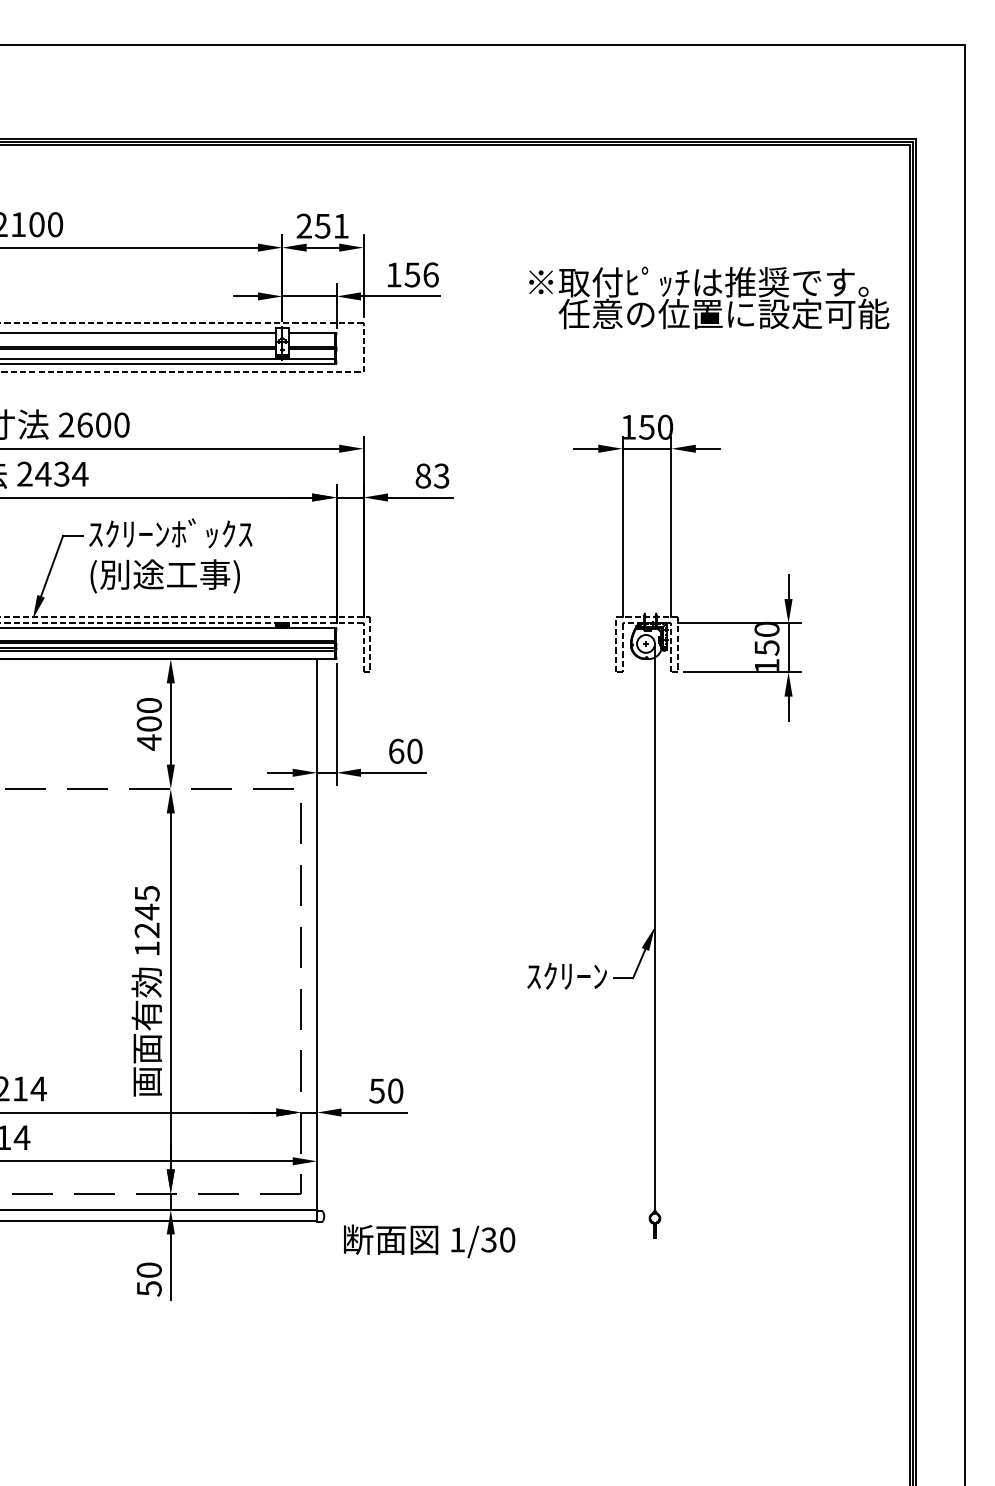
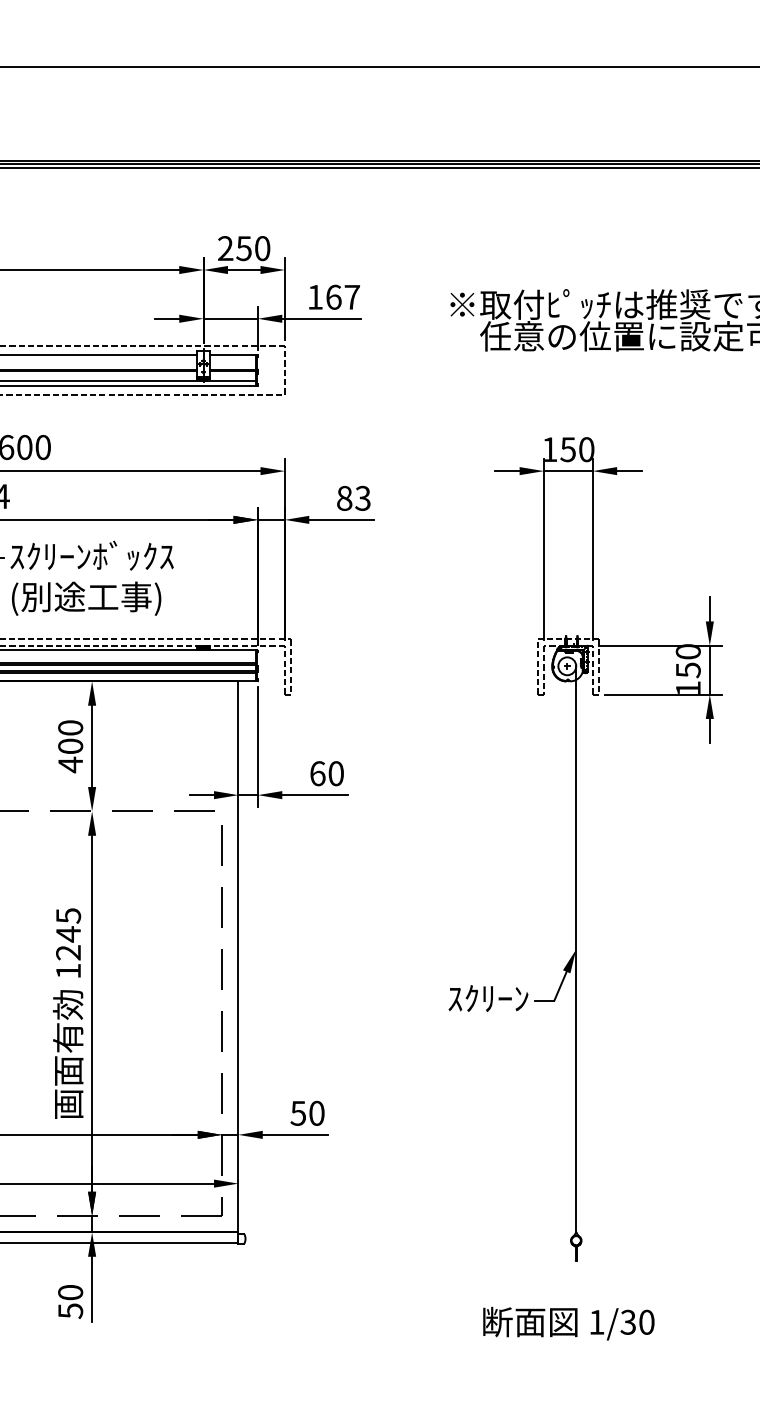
text: (340, 225) -> (261, 247), 251 -> 250
text: (421, 274) -> (342, 296), 156 -> 167
text: (429, 1241) -> (568, 1323), moved

